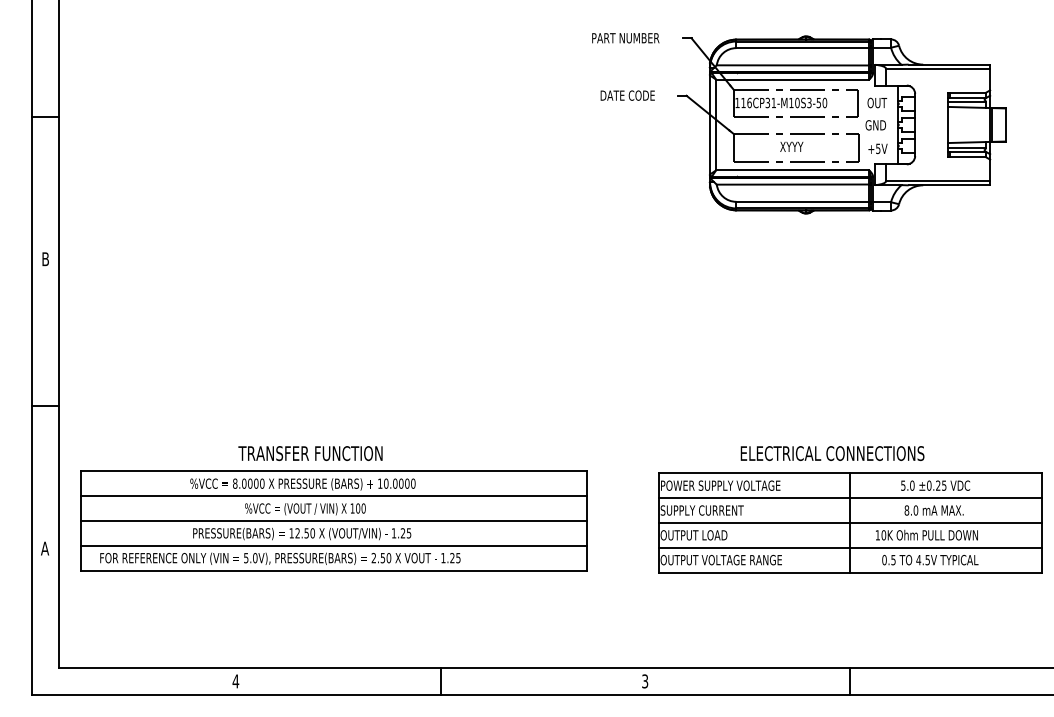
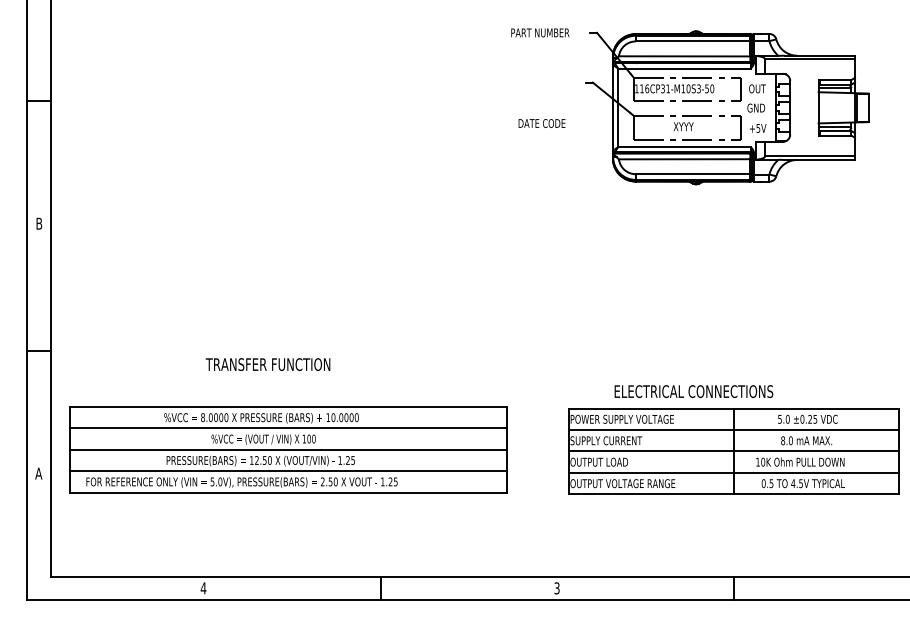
text: (627, 95) -> (541, 123), moved
text: (309, 453) -> (267, 364), moved
text: (832, 453) -> (693, 391), moved

